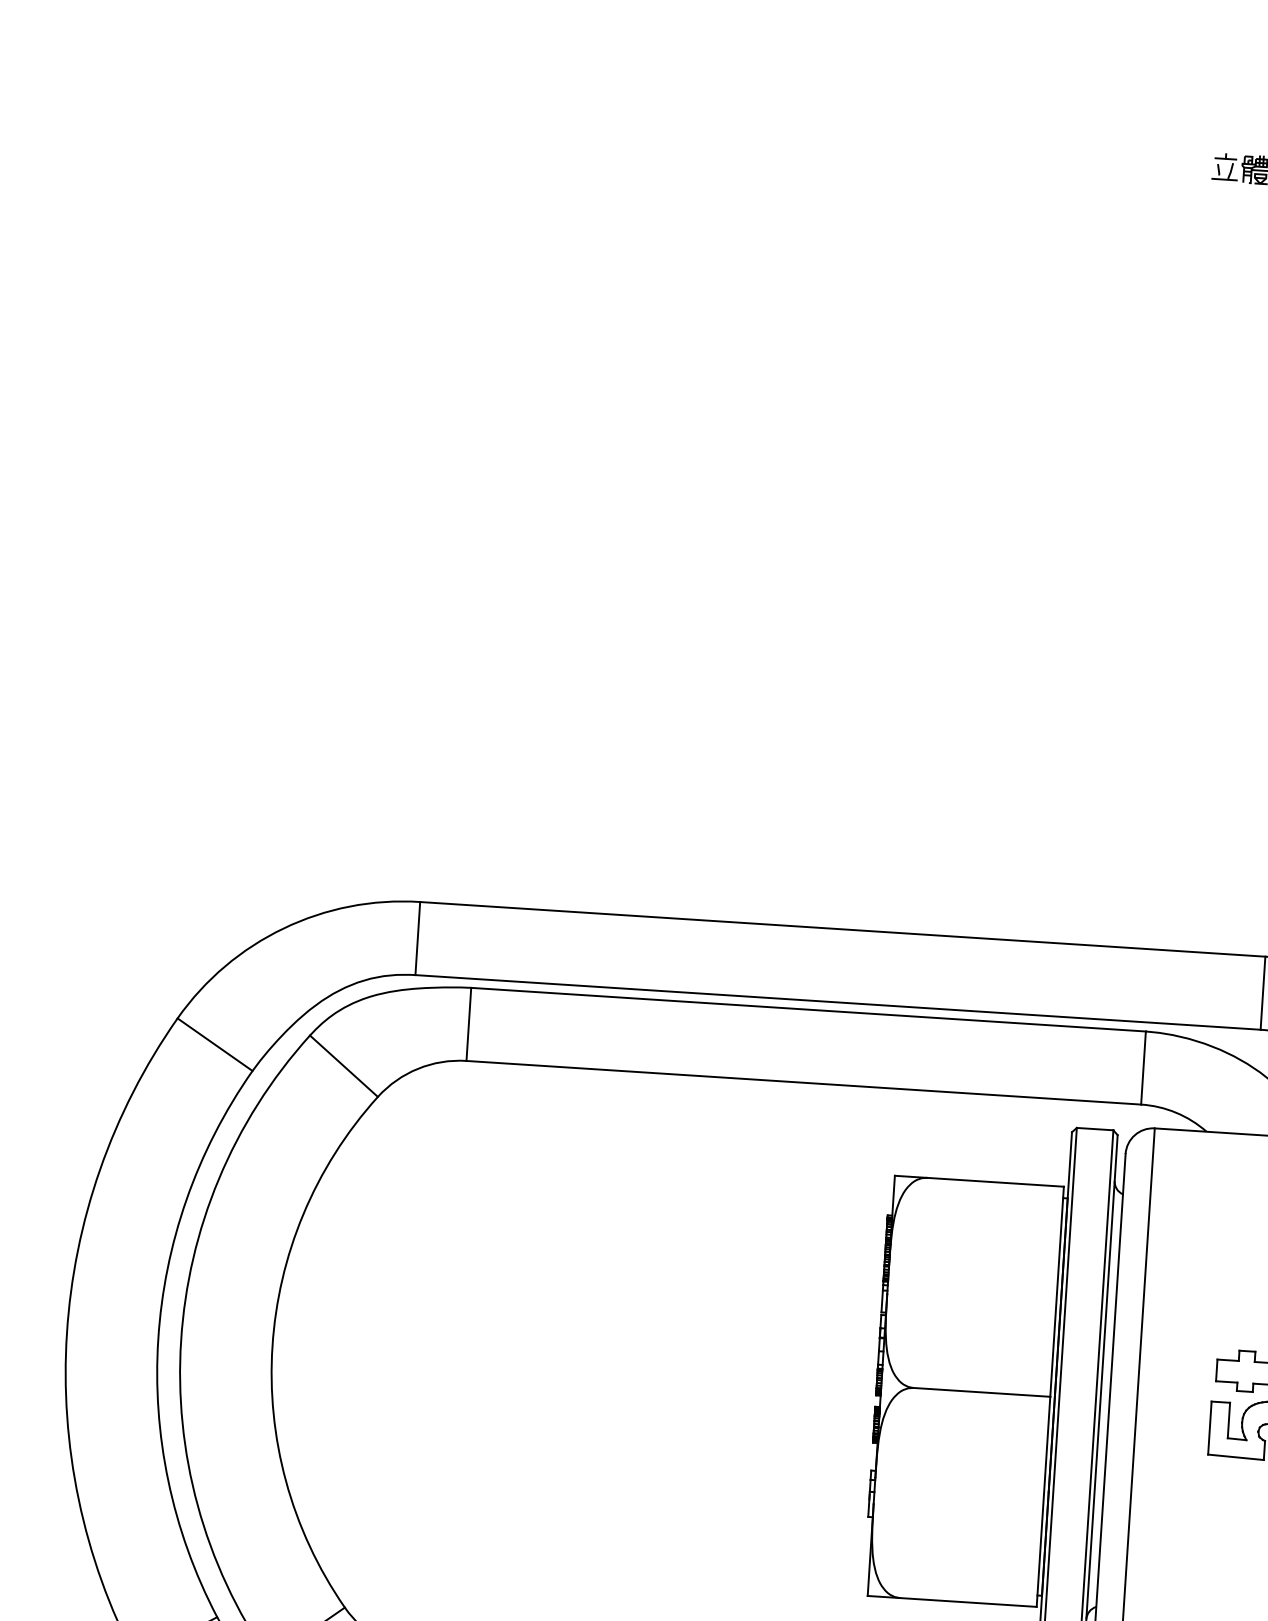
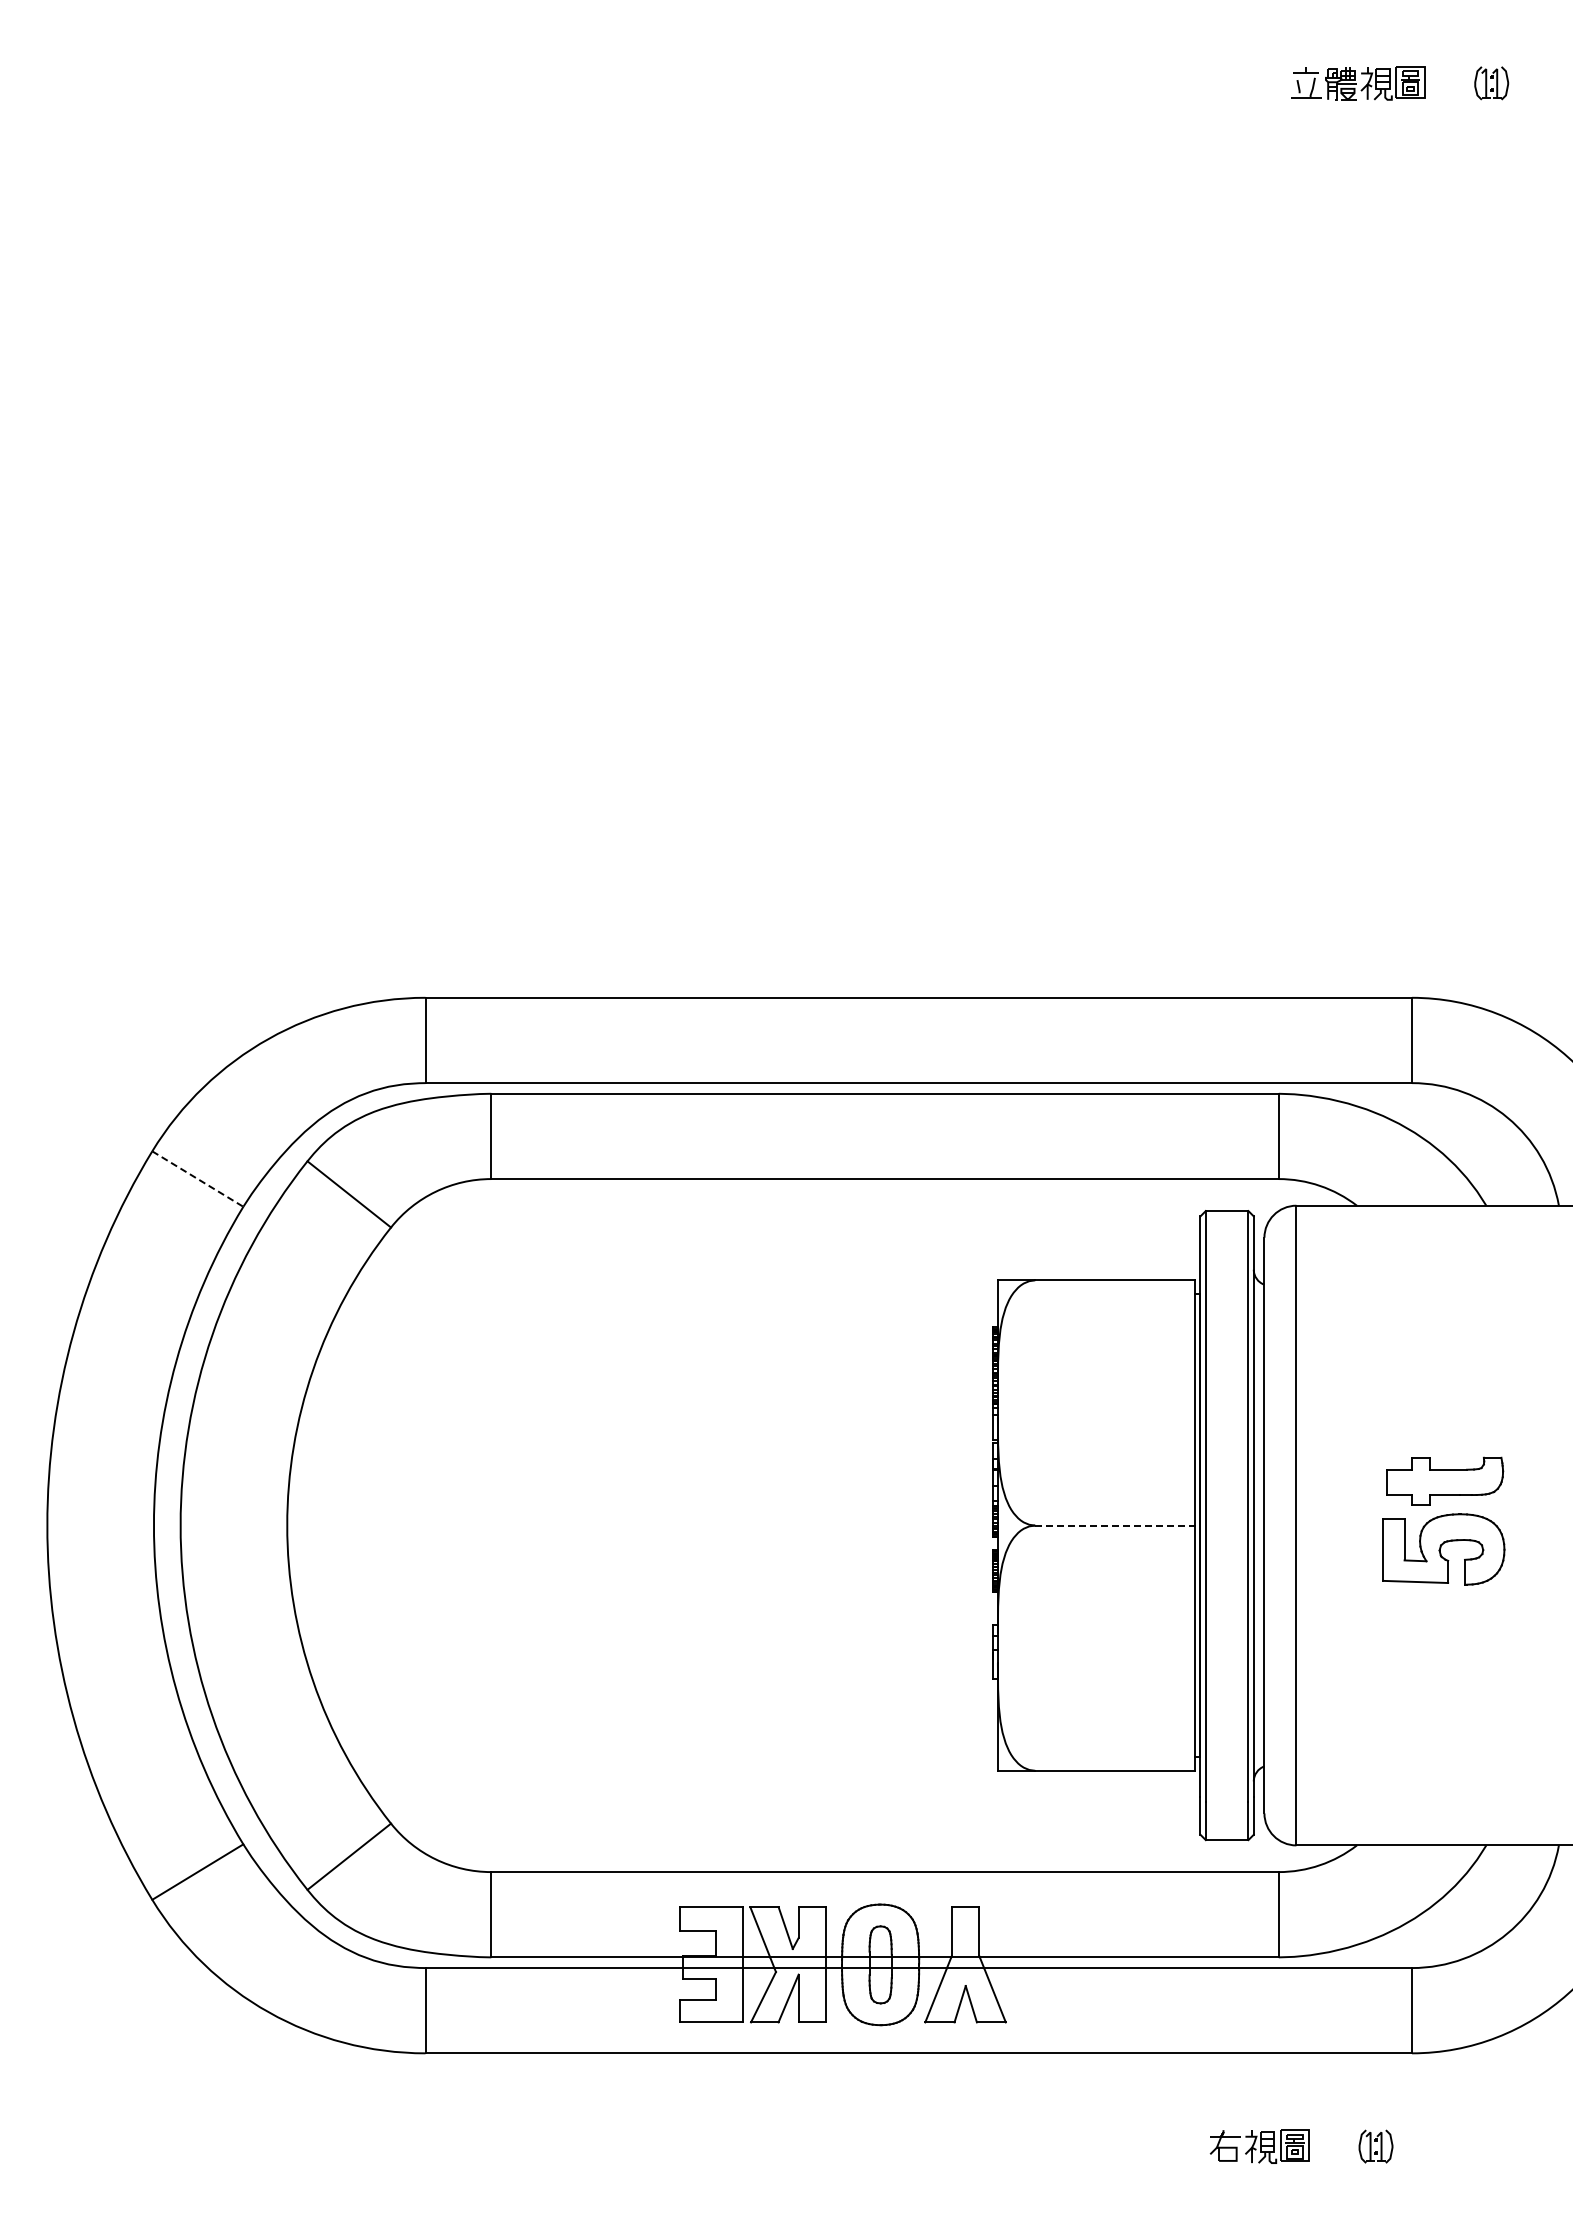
line: (215, 1045) -> (198, 1179), solid -> dashed
line: (982, 1392) -> (1115, 1525), solid -> dashed

